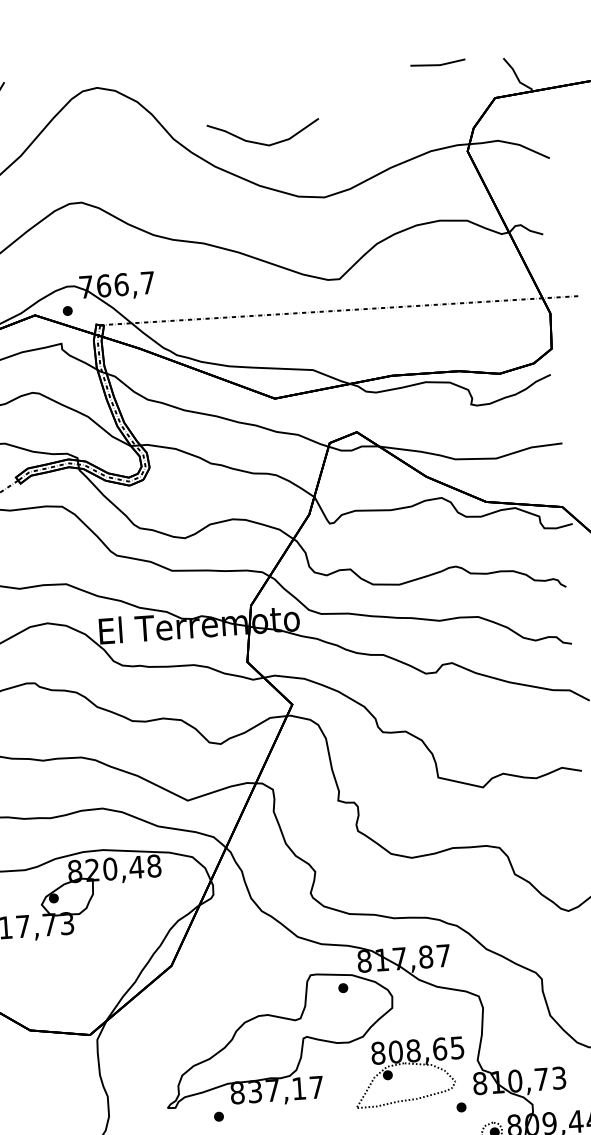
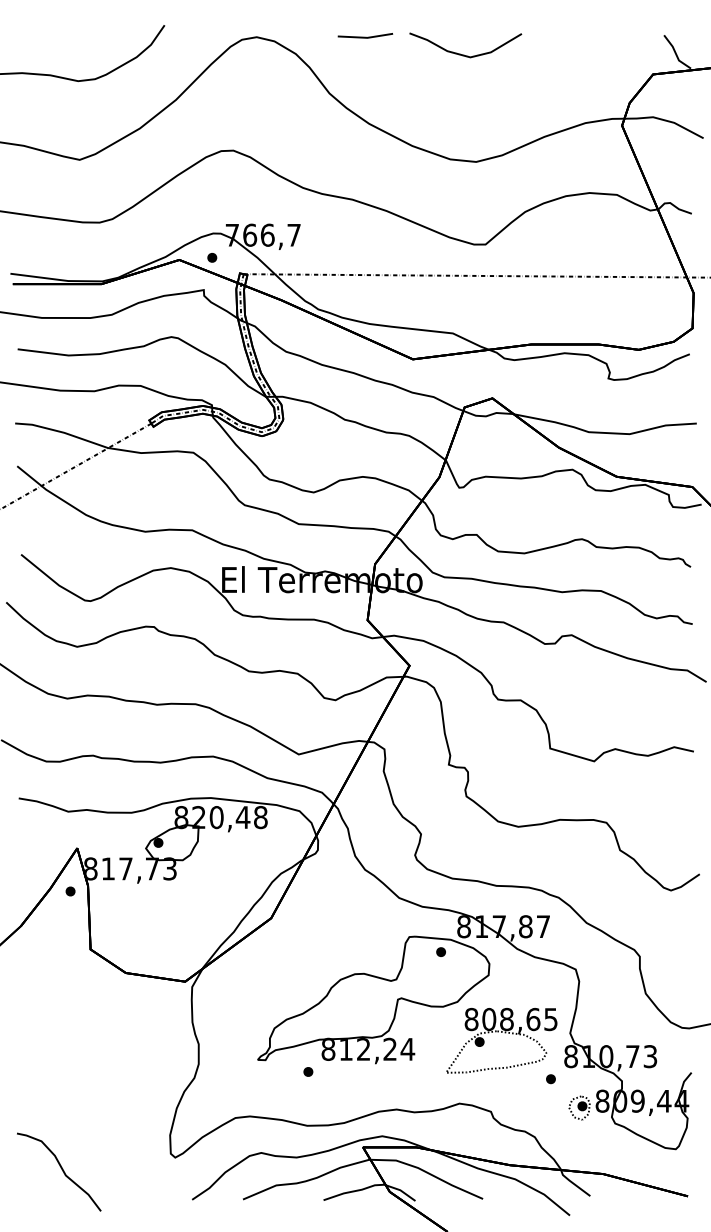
line: (438, 63) -> (365, 36), moved
curve: (263, 143) -> (464, 54), moved
text: (286, 1088) -> (377, 1048), 837,17 -> 812,24

